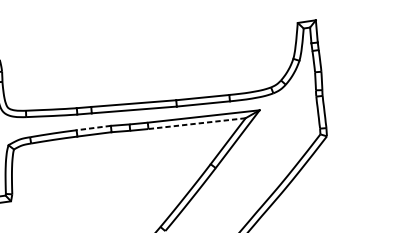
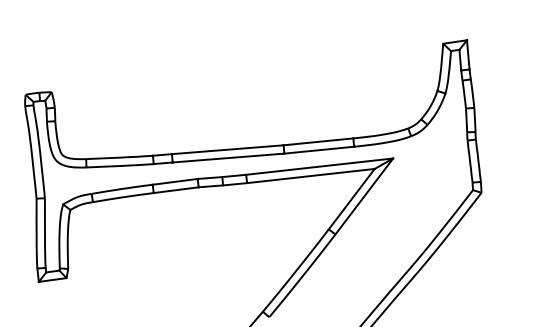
line: (196, 123) -> (310, 176), dashed -> solid
line: (93, 127) -> (175, 181), dashed -> solid

